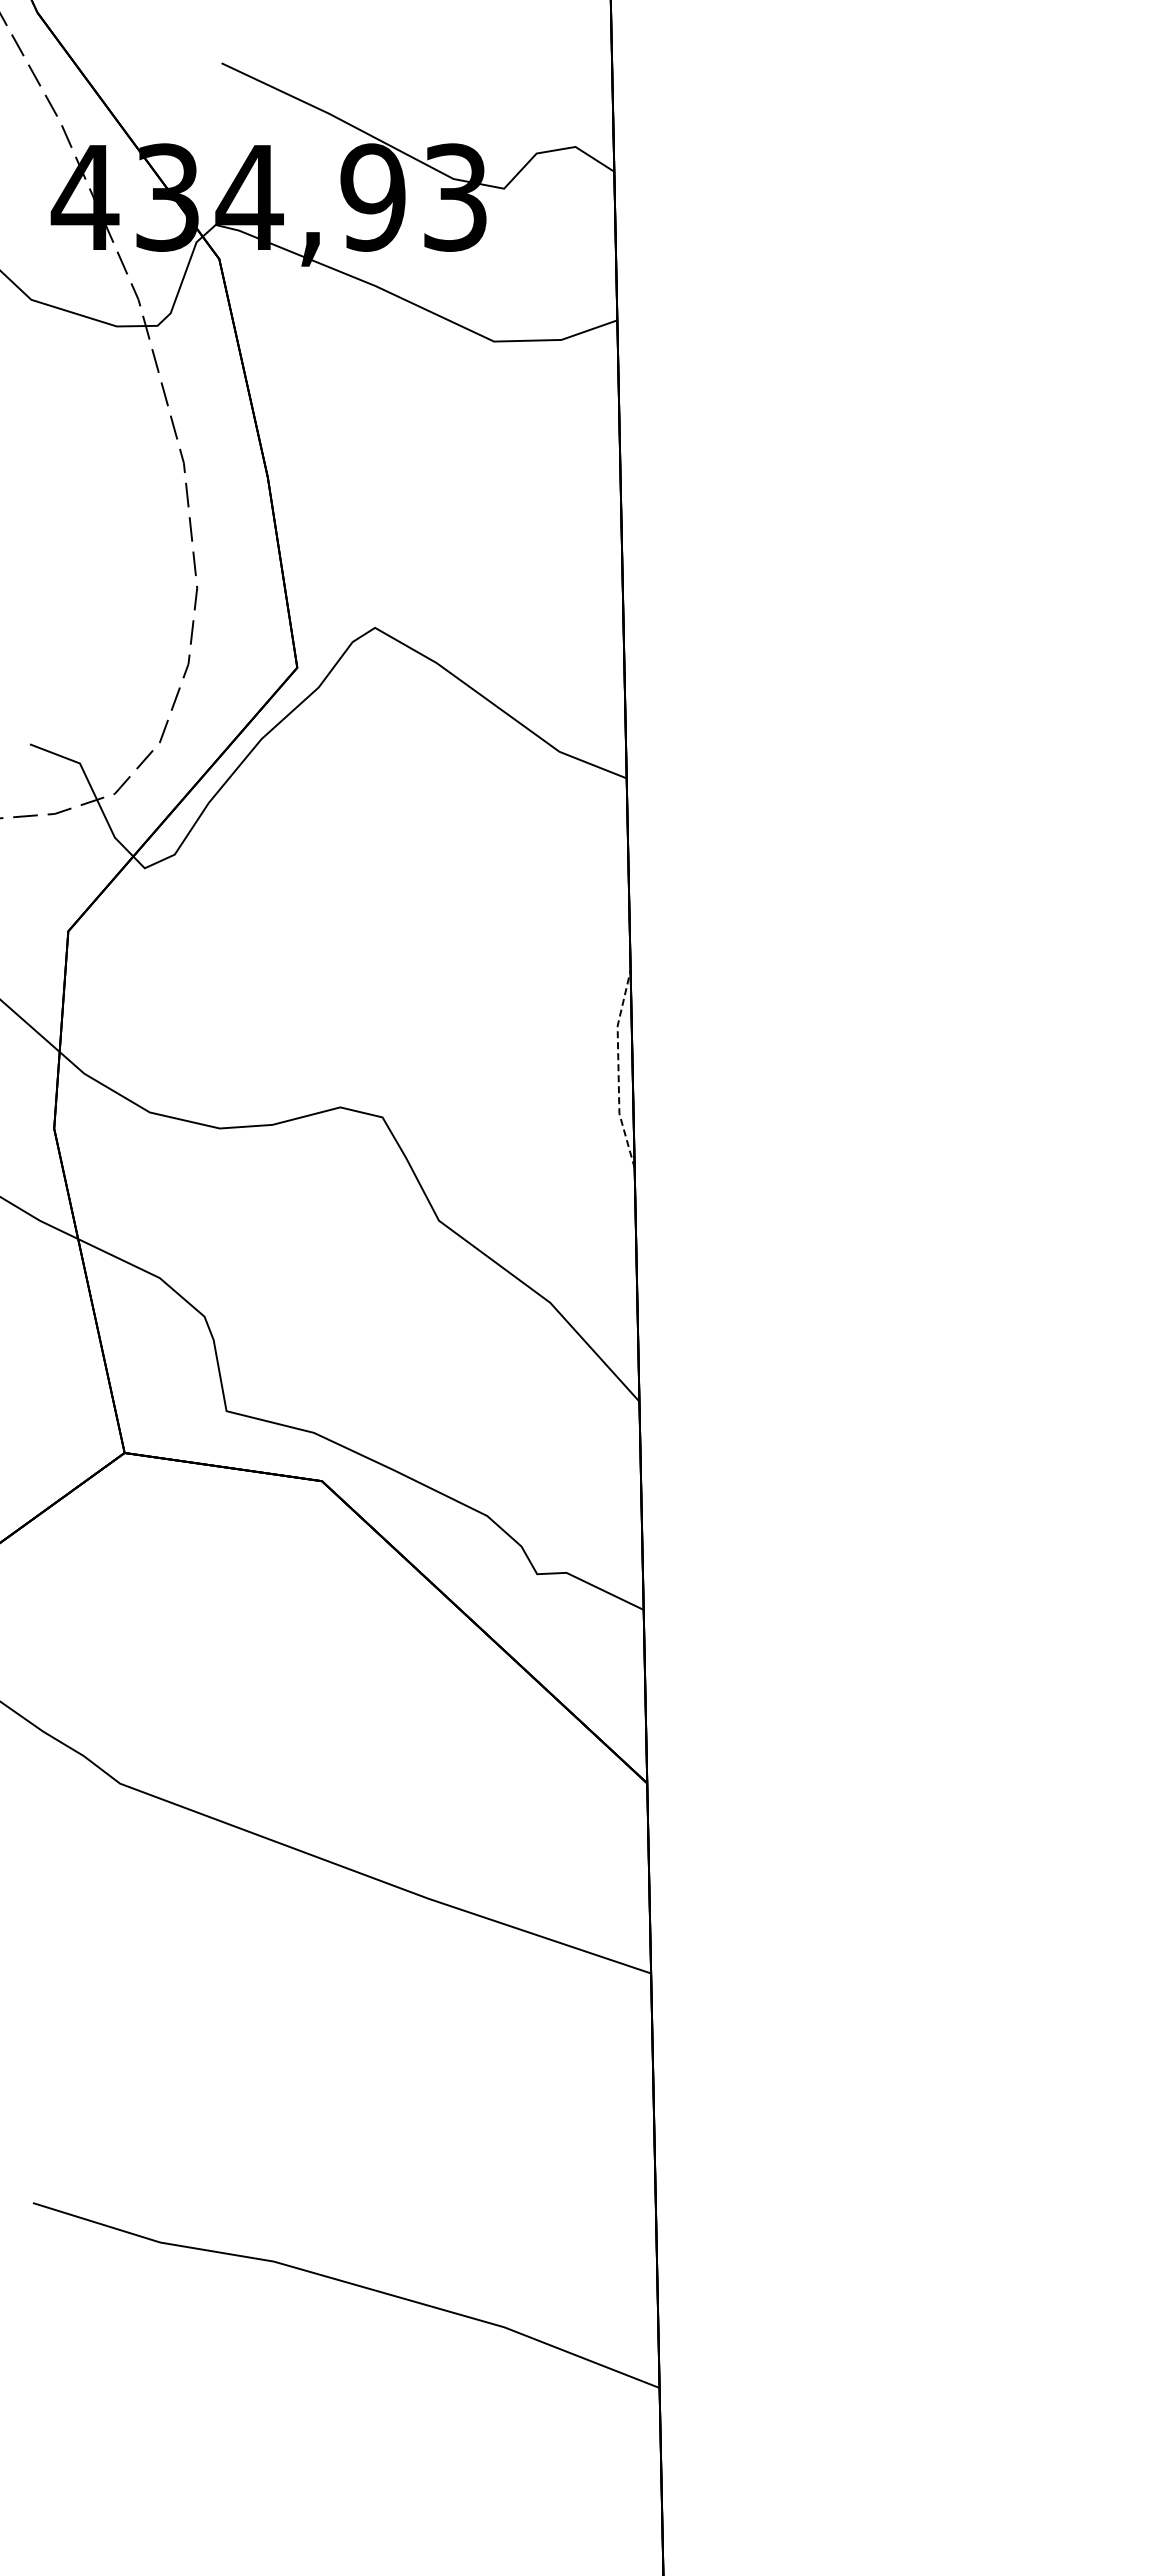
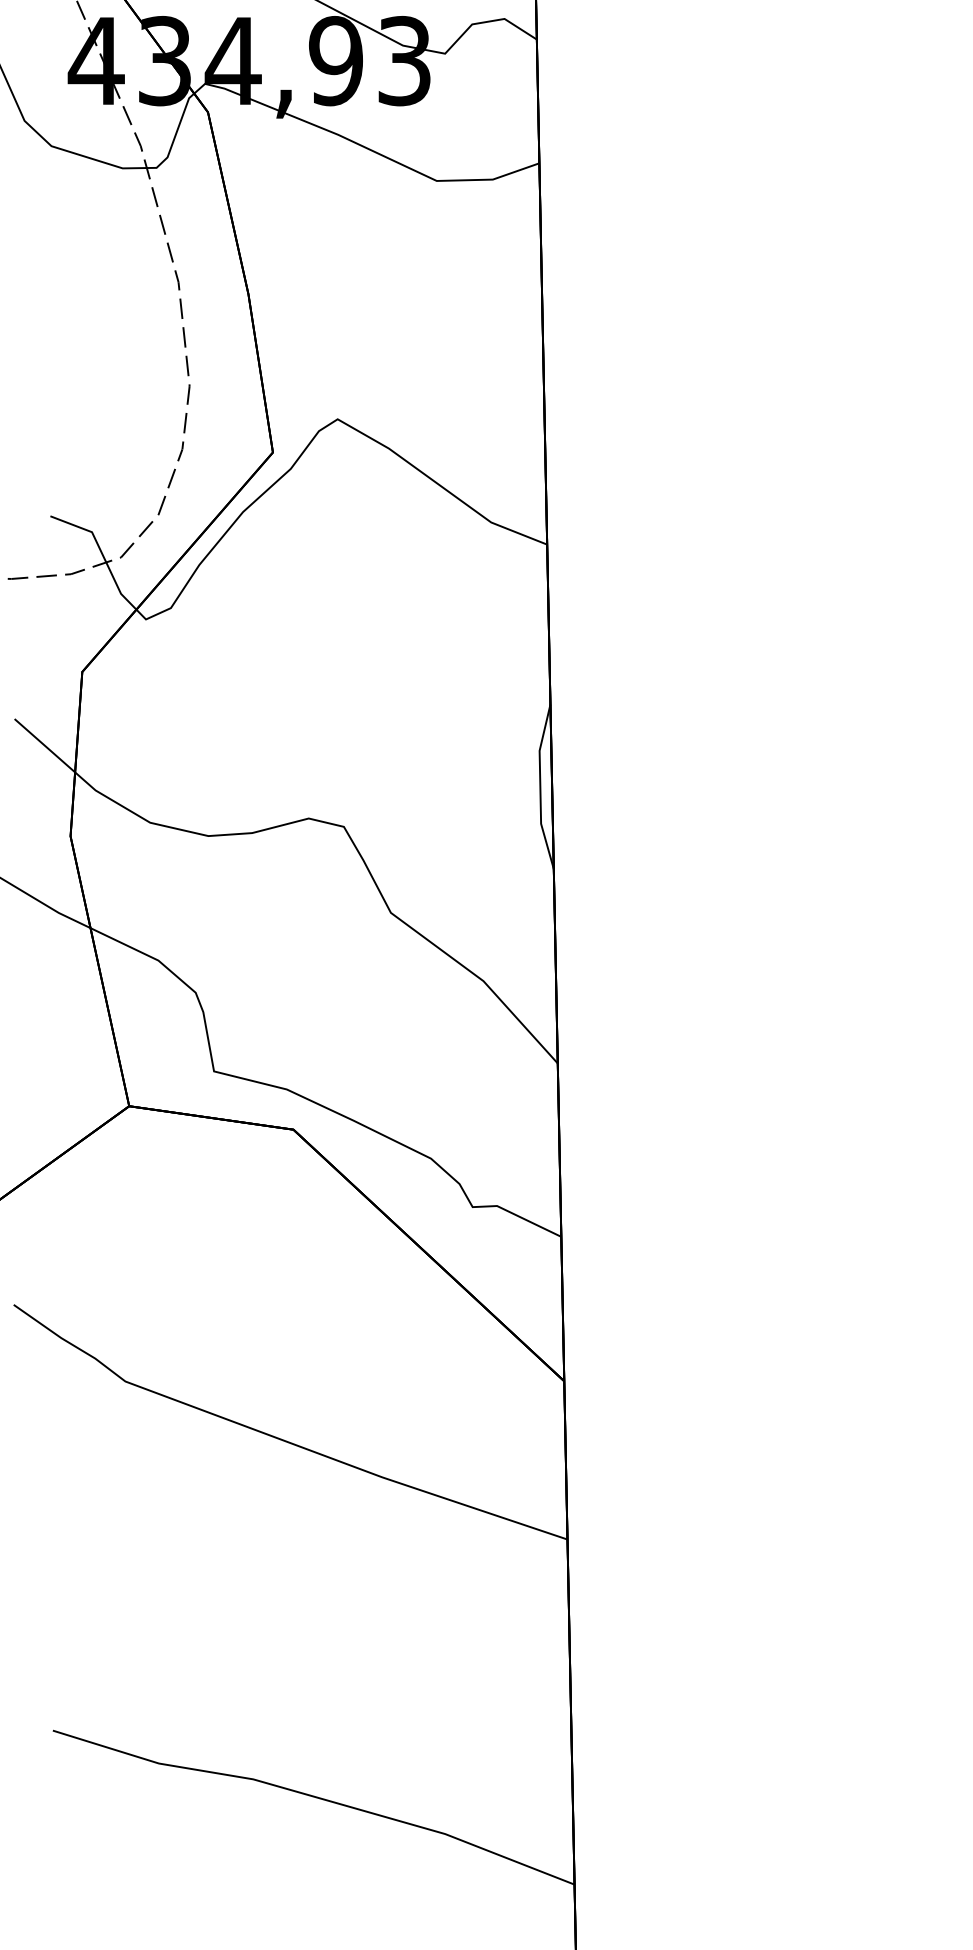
line: (618, 1068) -> (540, 786), dashed -> solid

